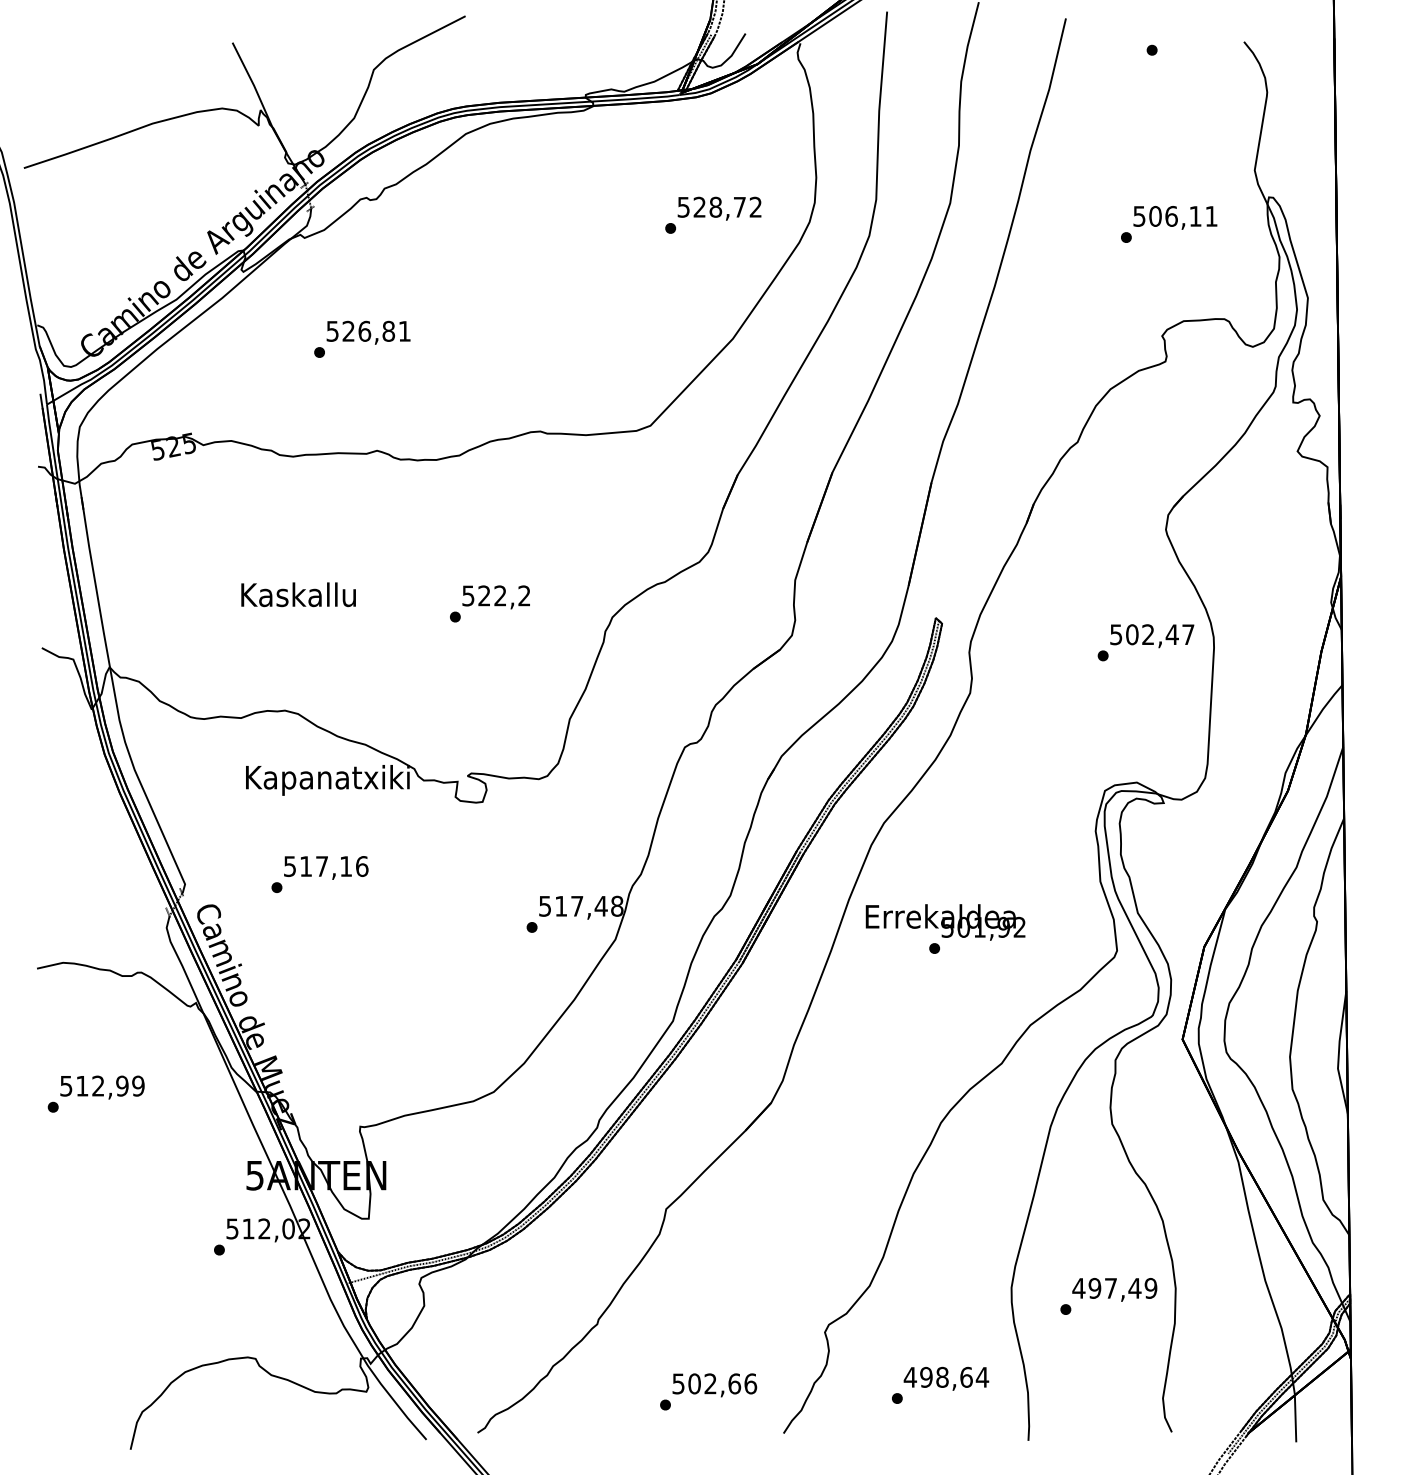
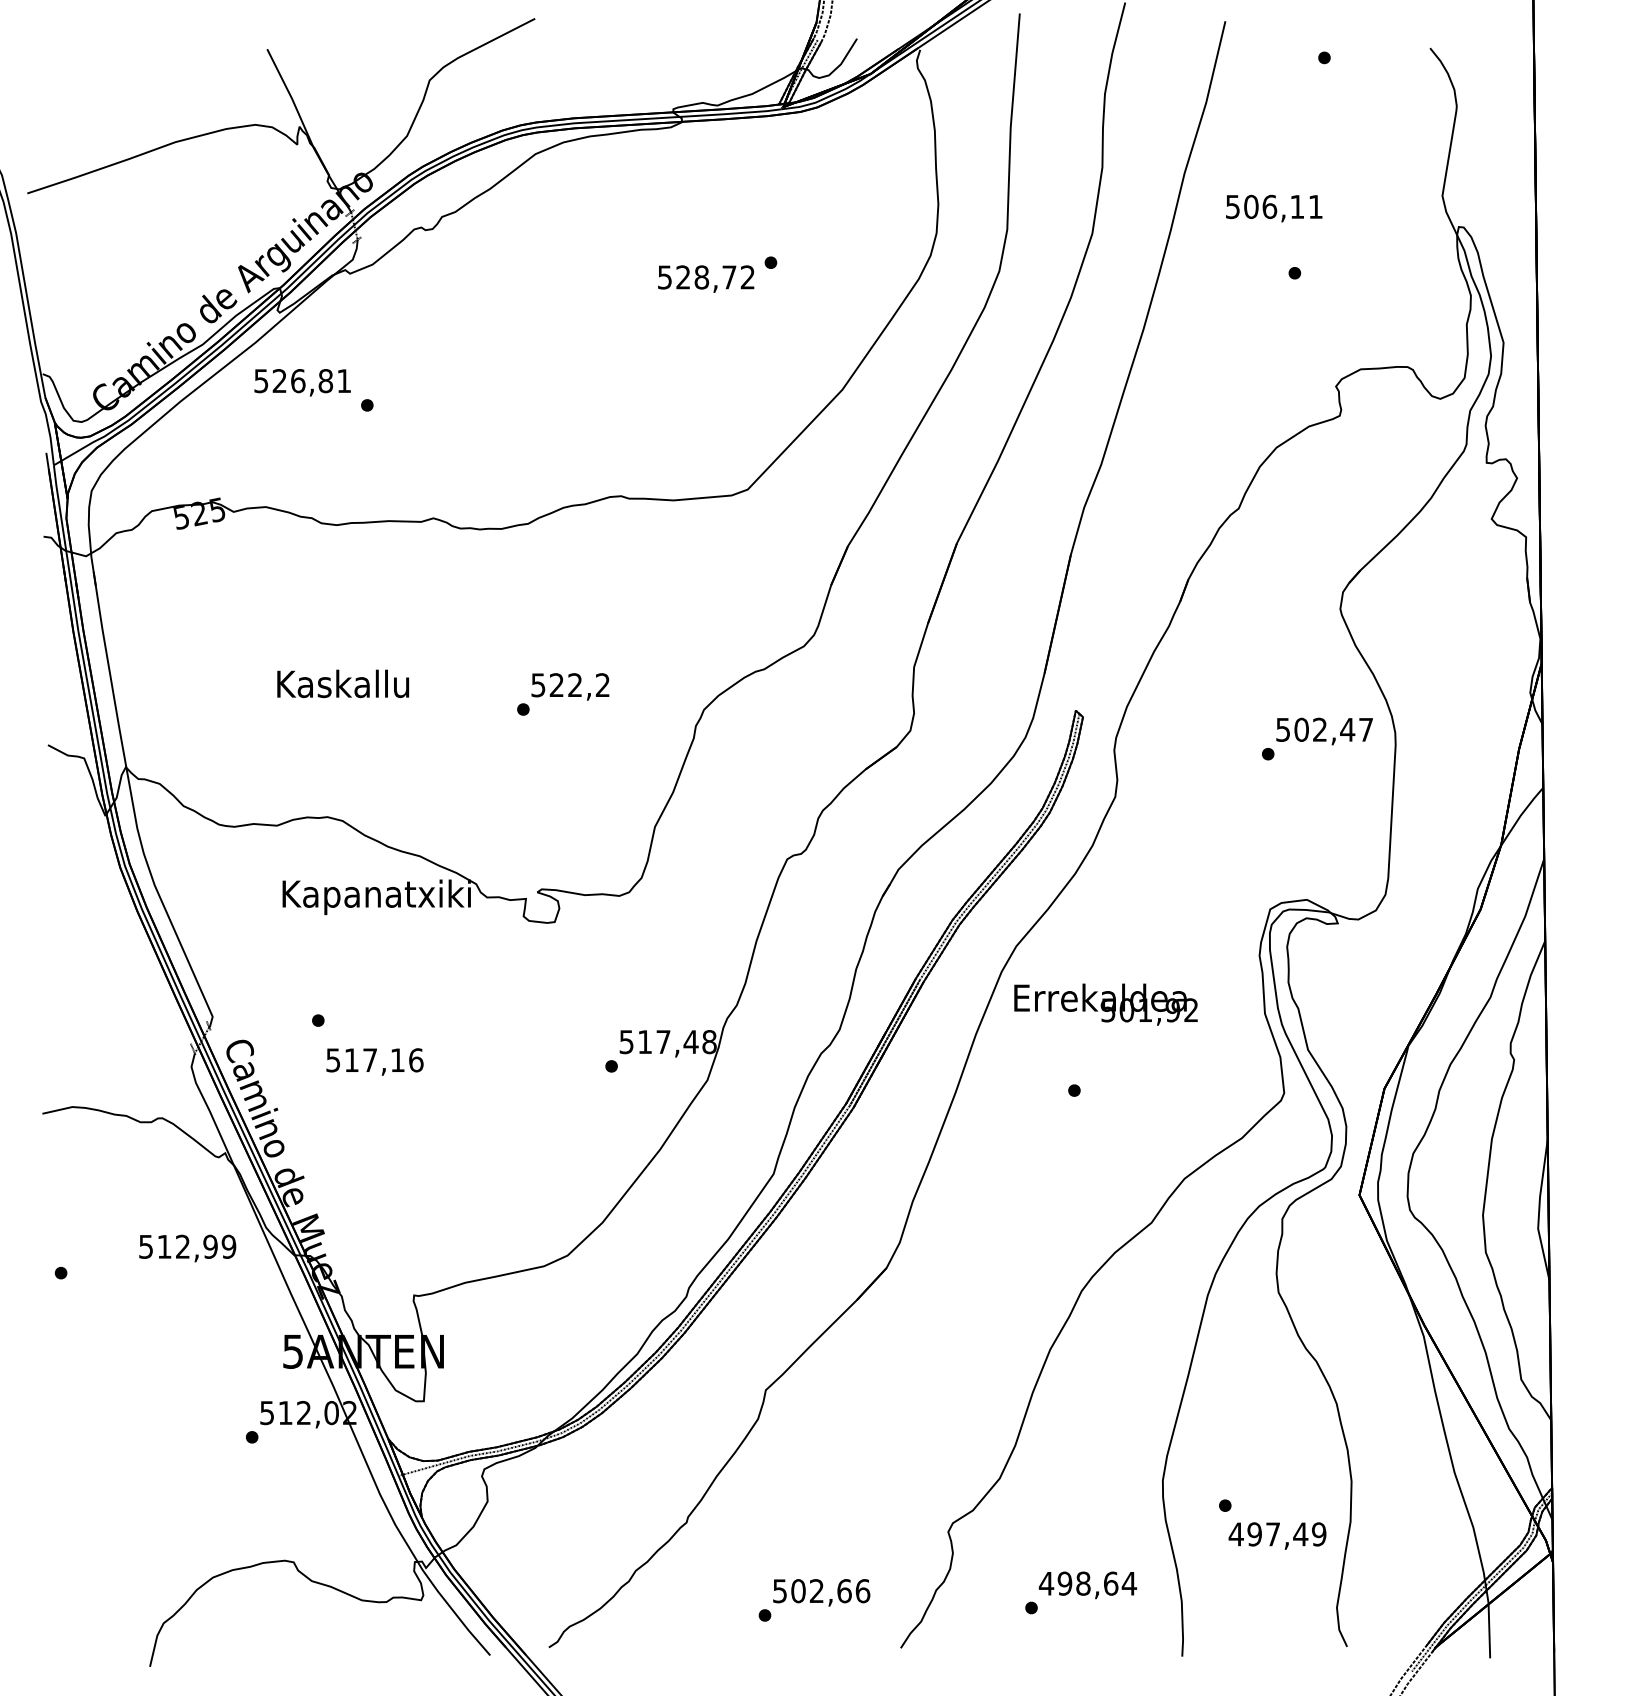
text: (719, 208) -> (706, 278), moved
text: (1175, 217) -> (1274, 208), moved
text: (368, 332) -> (302, 382), moved
text: (325, 867) -> (374, 1061), moved
text: (945, 922) -> (1105, 1004), moved
text: (102, 1087) -> (187, 1248), moved
text: (1114, 1289) -> (1277, 1535), moved

